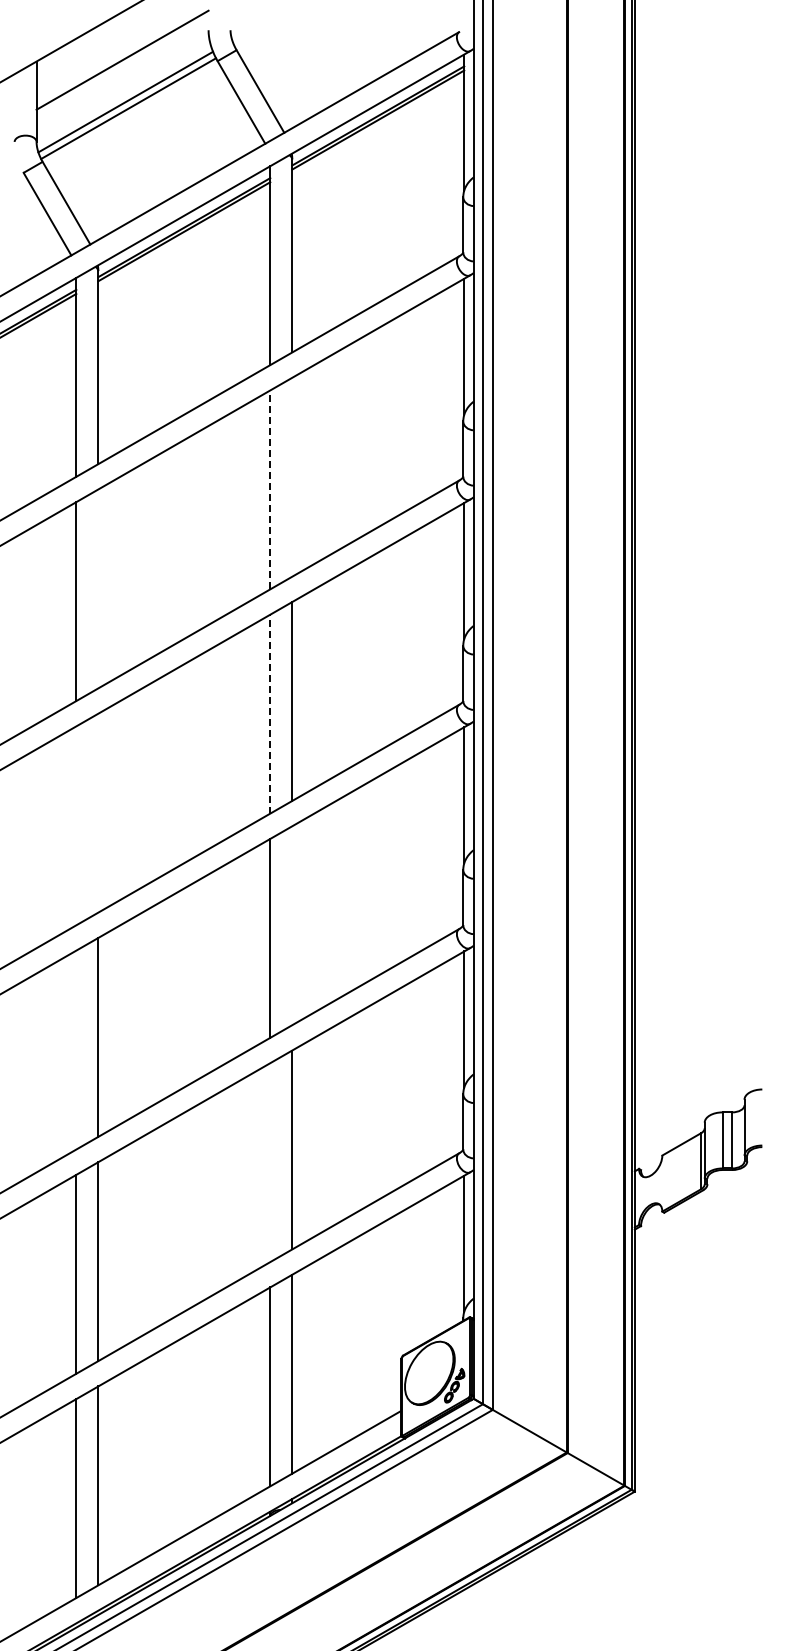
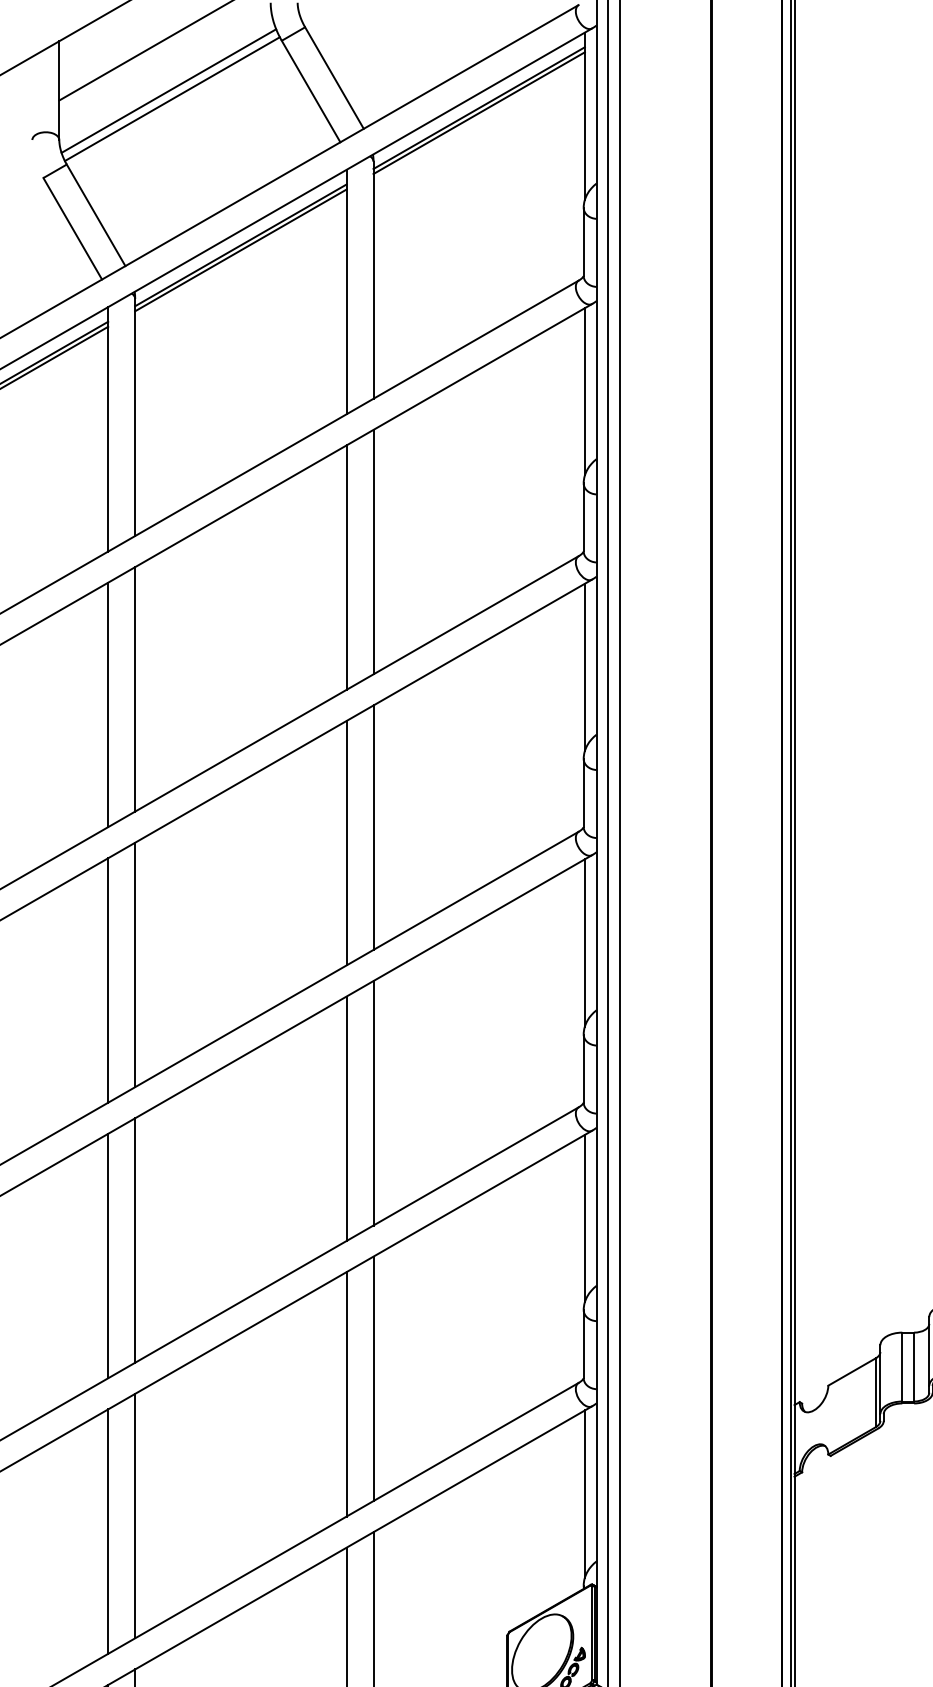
line: (292, 476) -> (373, 551), added
line: (270, 489) -> (346, 567), dashed -> solid
line: (98, 588) -> (135, 688), added
line: (270, 713) -> (346, 842), dashed -> solid
line: (98, 812) -> (135, 964), added
line: (76, 825) -> (108, 980), added
line: (292, 925) -> (373, 1102), added
line: (76, 1049) -> (108, 1255), added
line: (270, 1162) -> (346, 1394), added

